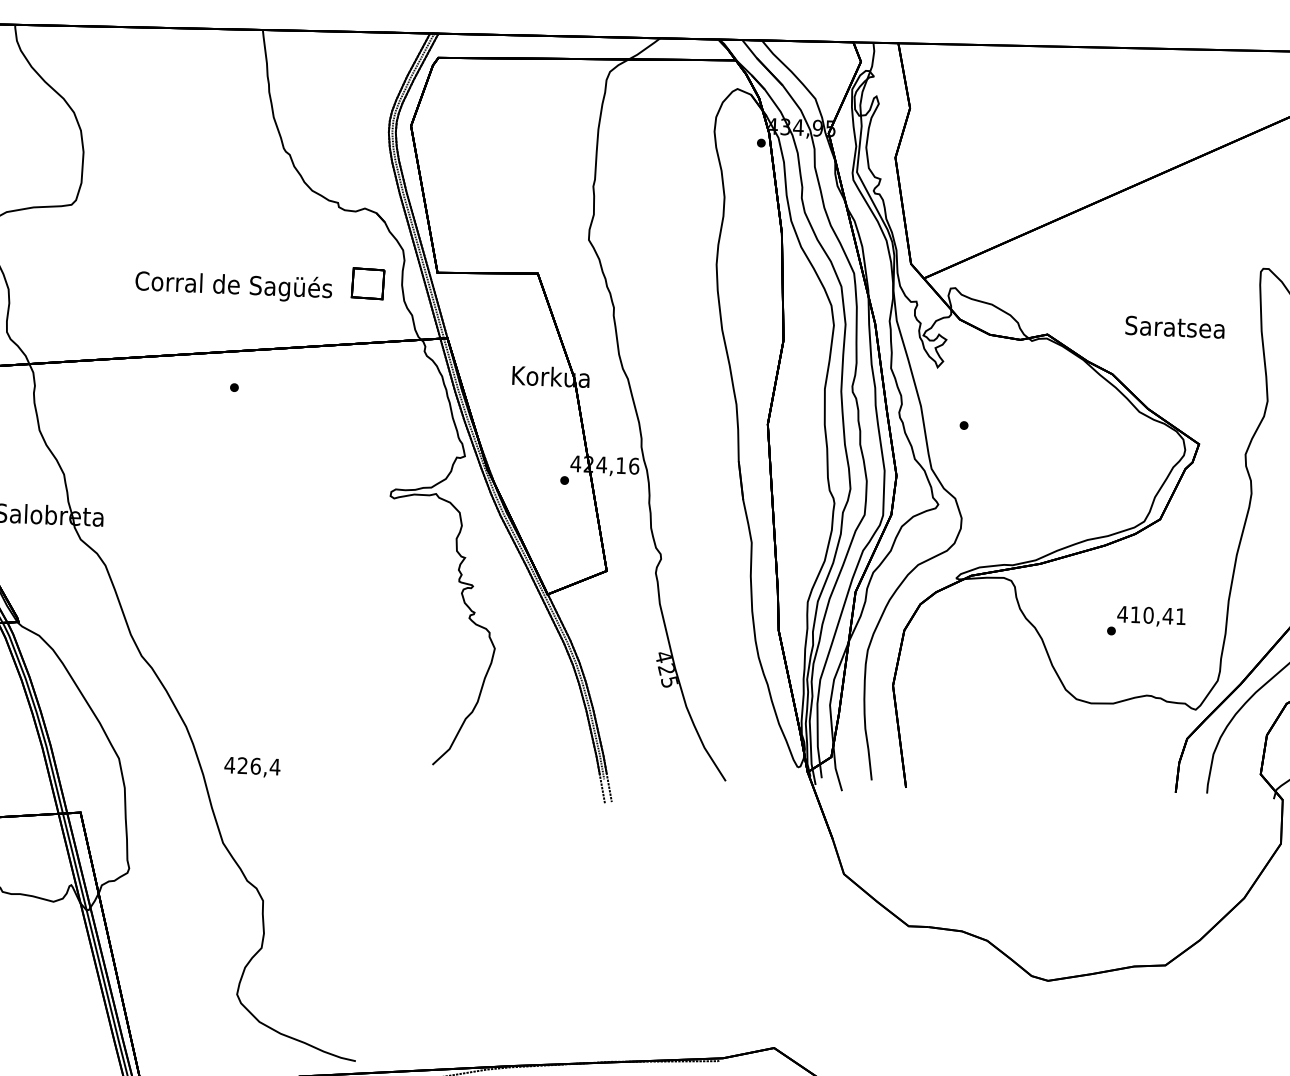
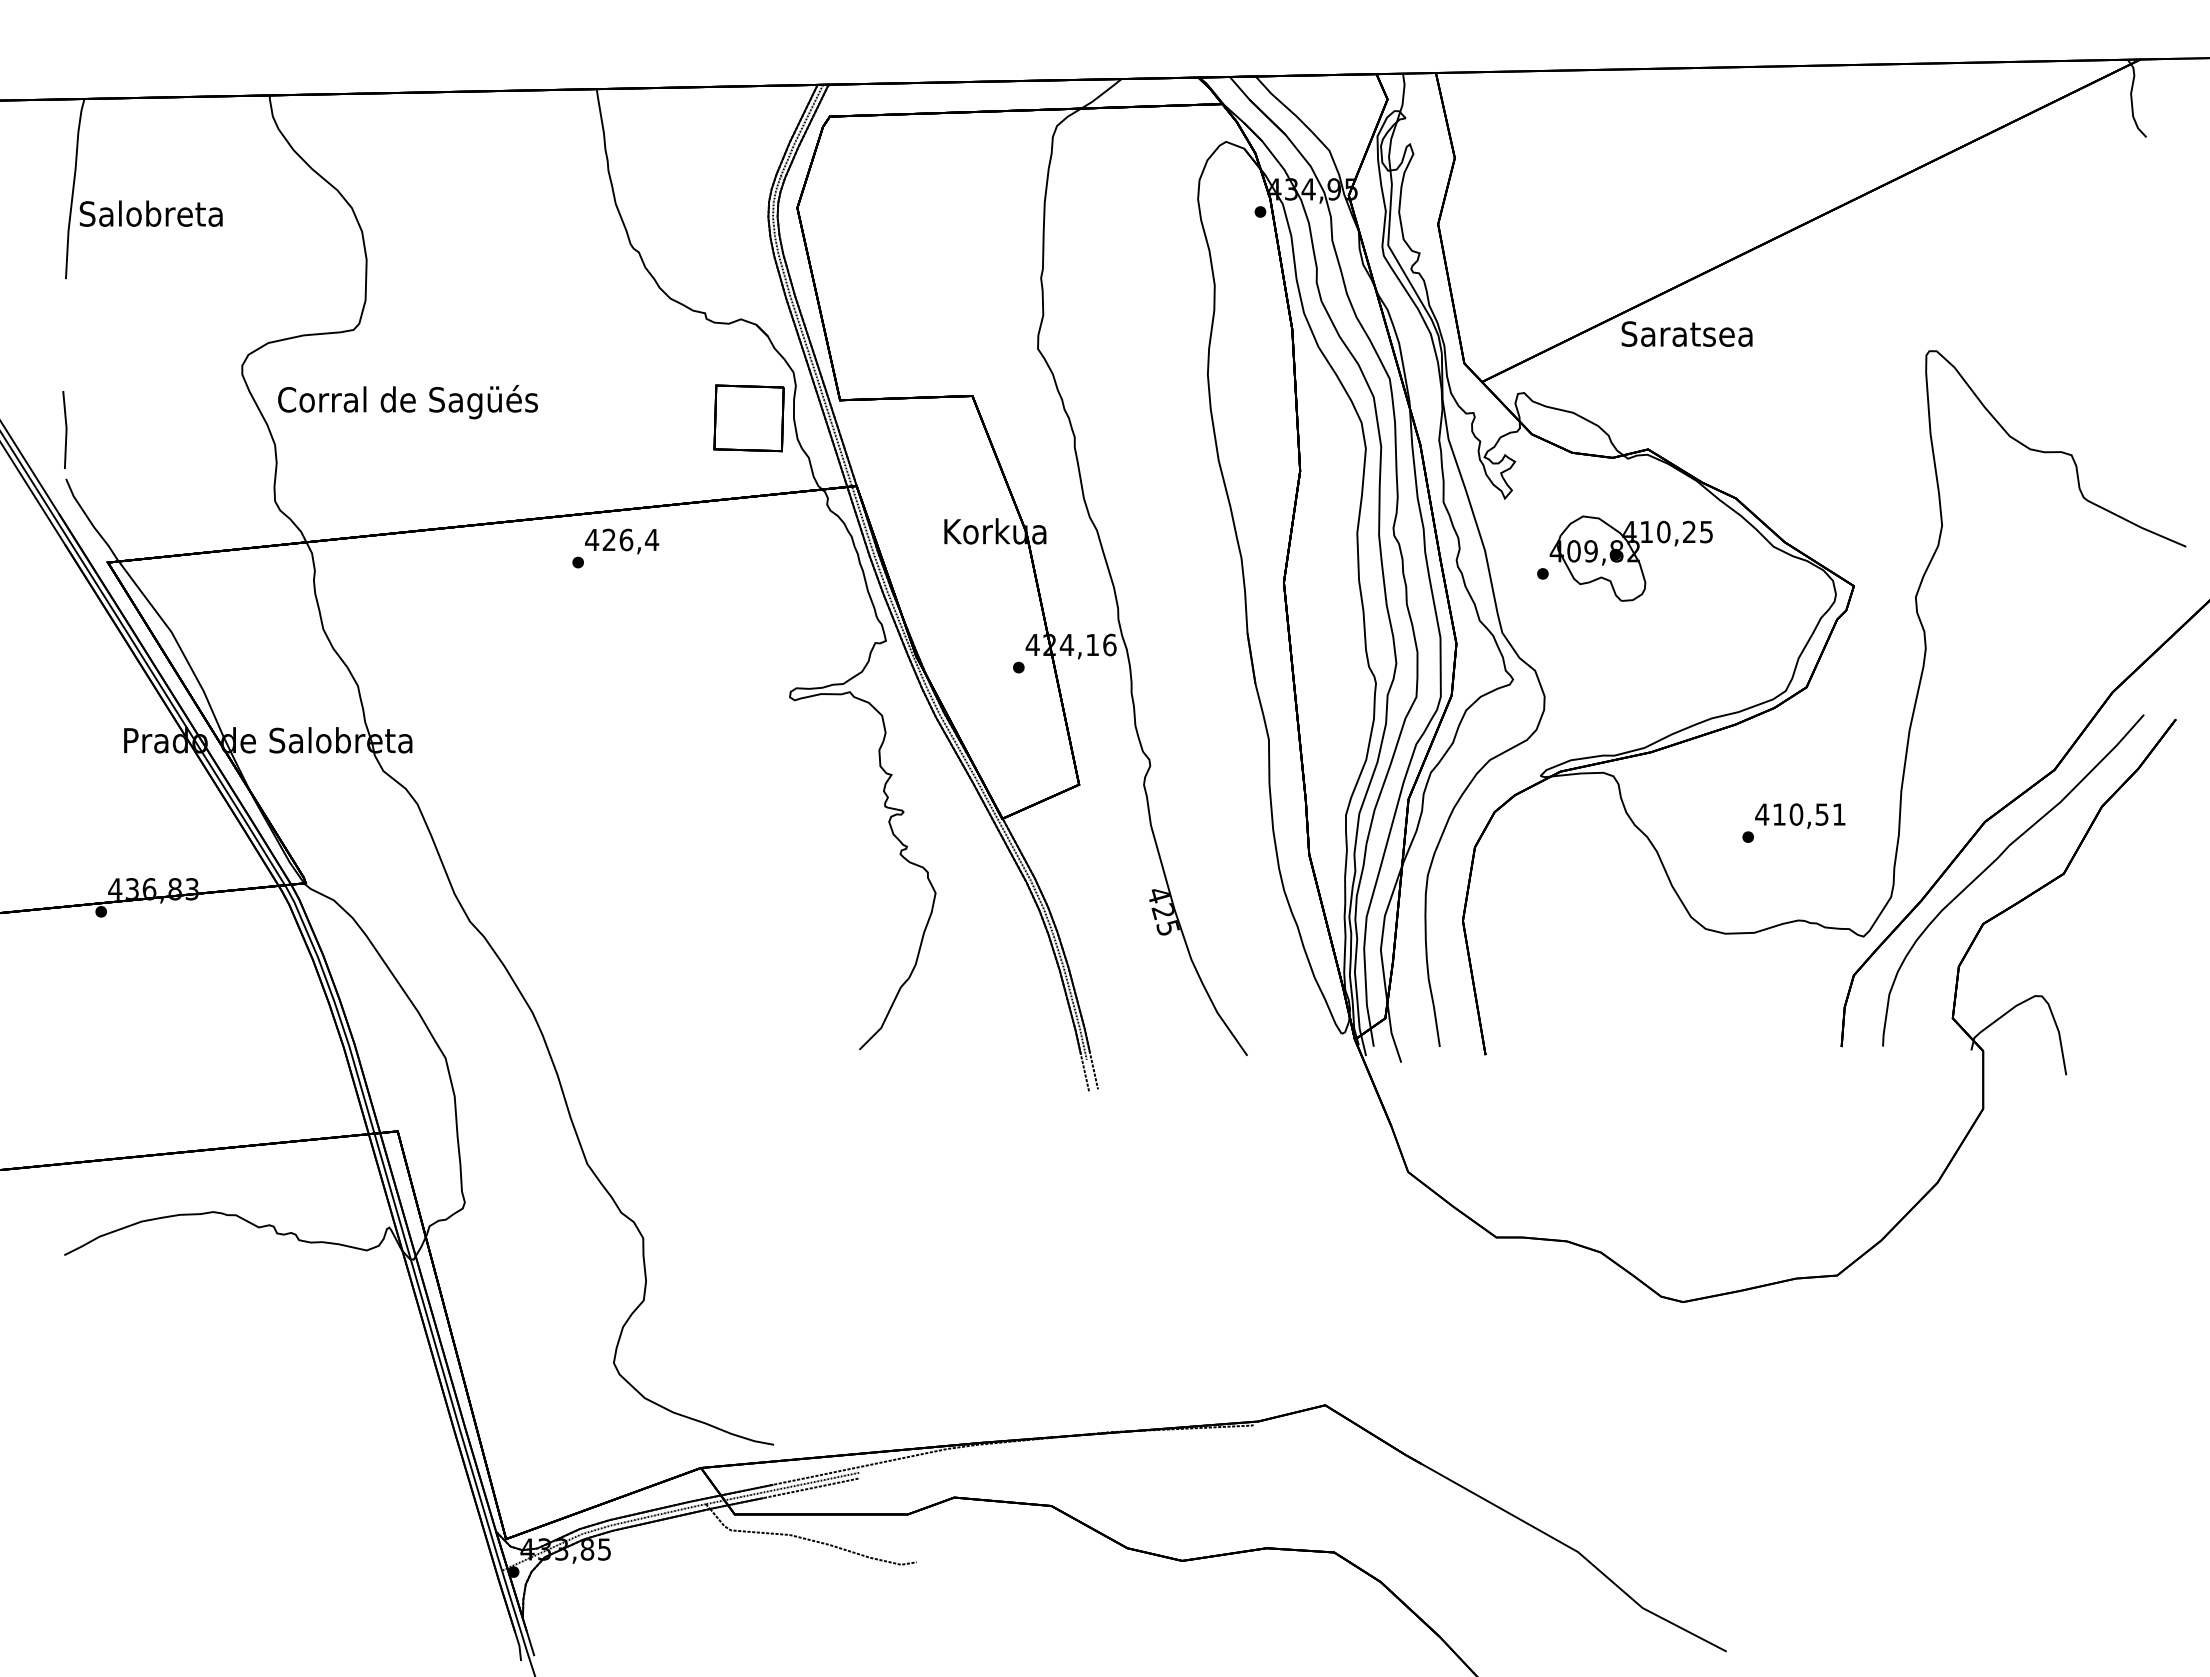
part: (367, 283) -> (748, 418), size x1.67
text: (233, 286) -> (407, 402), moved
text: (1174, 326) -> (1686, 333), moved
part: (1030, 416) -> (1630, 558), added
text: (1168, 616) -> (1822, 814), 410,41 -> 410,51
text: (252, 767) -> (622, 541), moved

